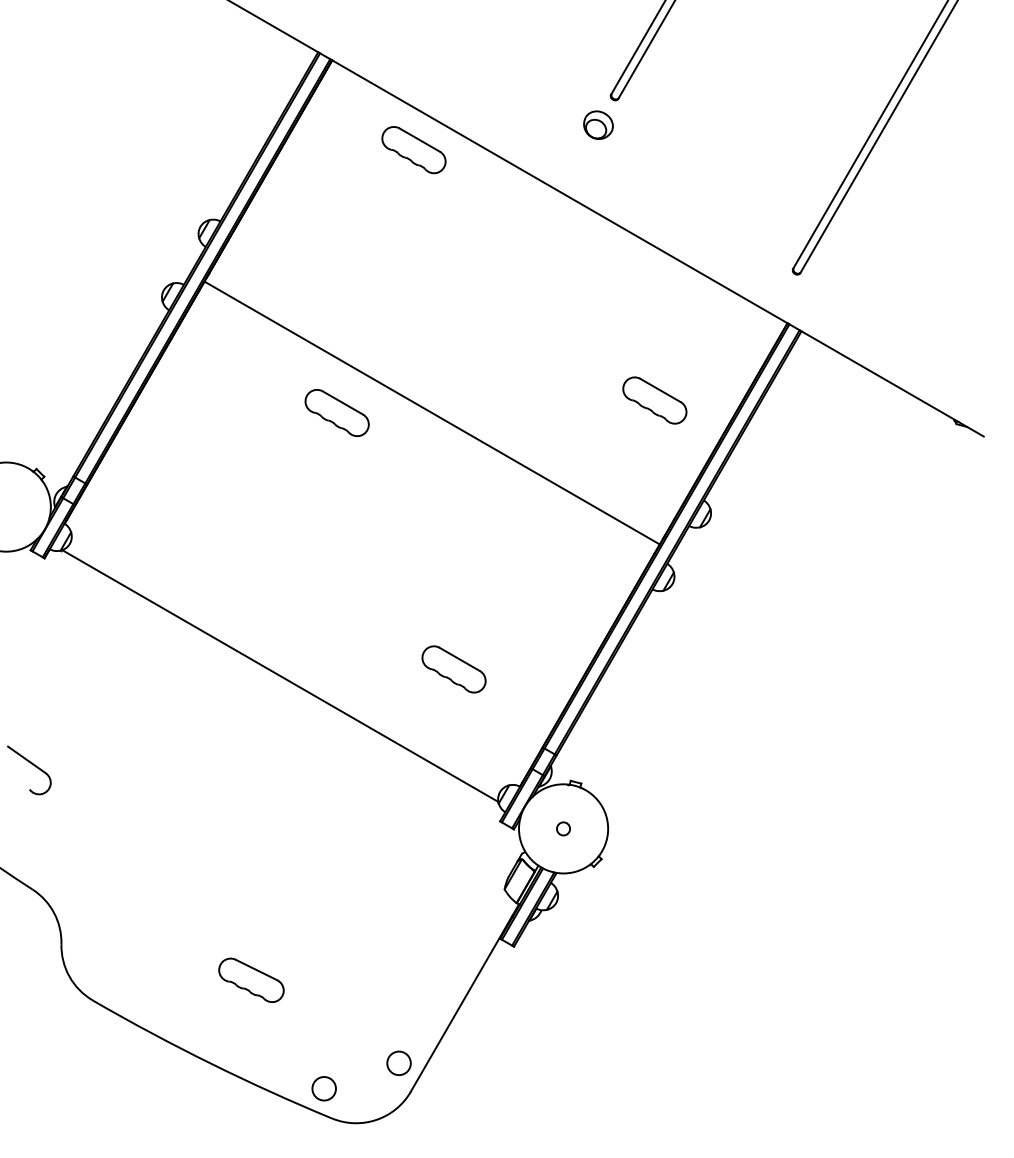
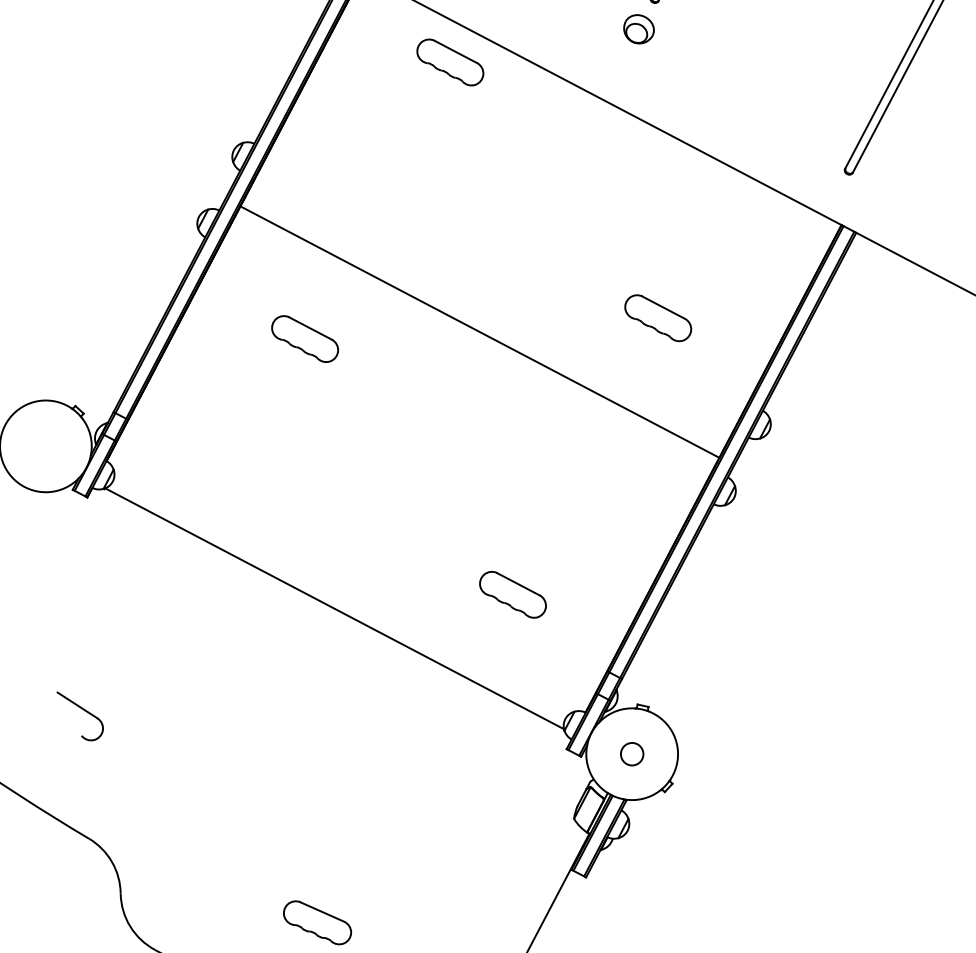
part: (654, 400) -> (657, 318), moved
part: (336, 412) -> (304, 338), moved
circle: (563, 828) -> (632, 753), size x1.67

